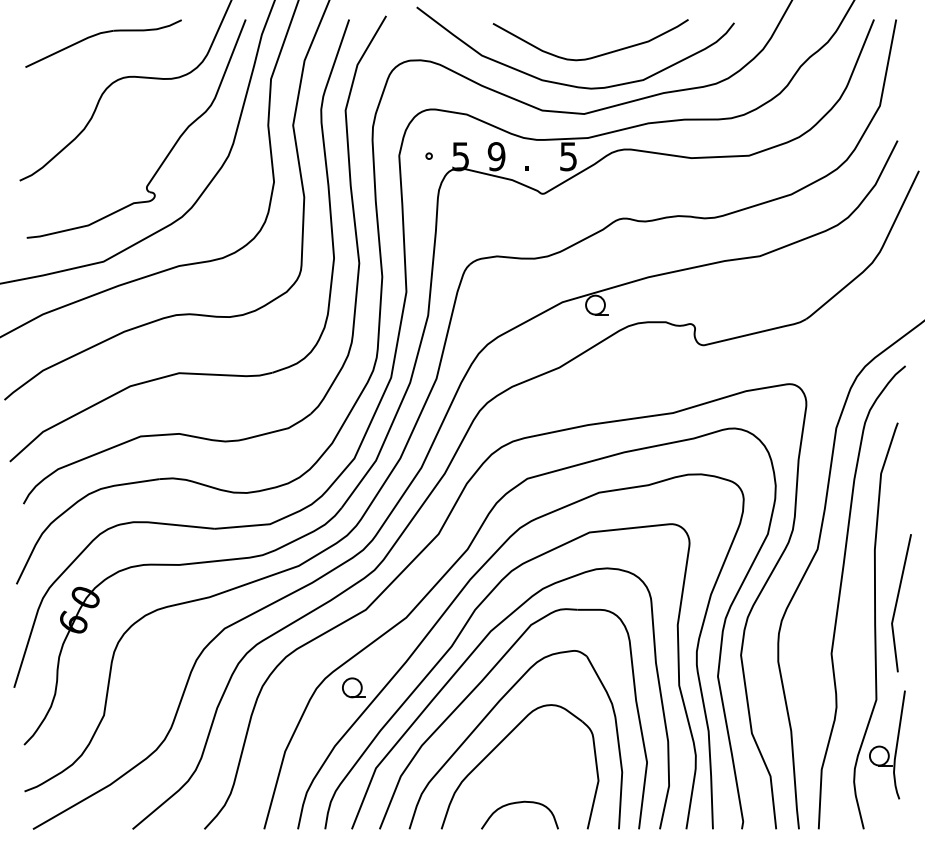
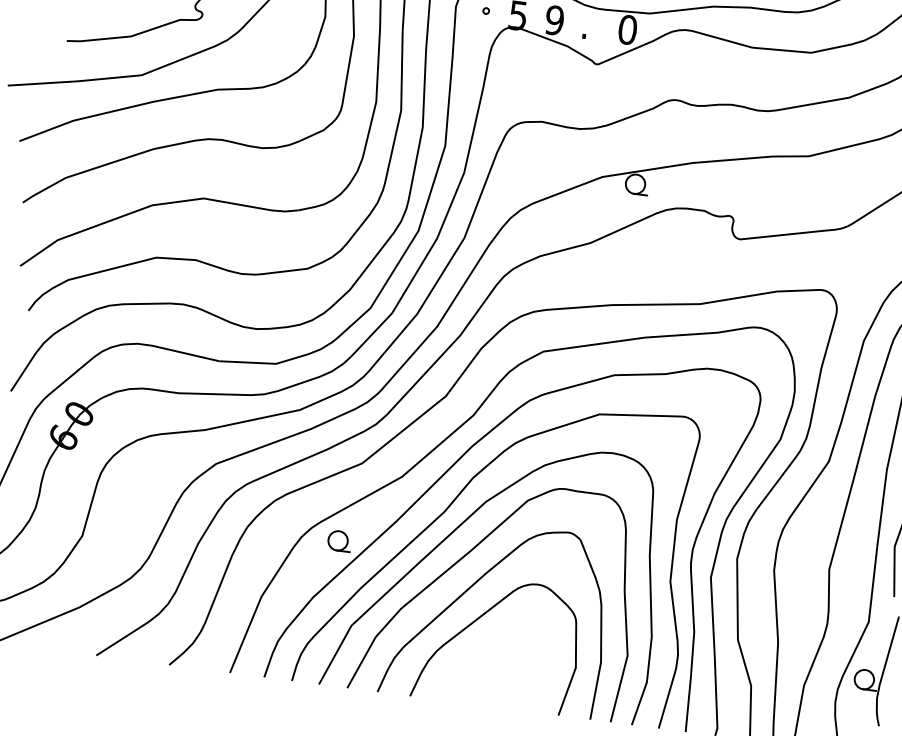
text: (568, 156) -> (627, 29), 5 -> 0
curve: (519, 803) -> (492, 680), removed

